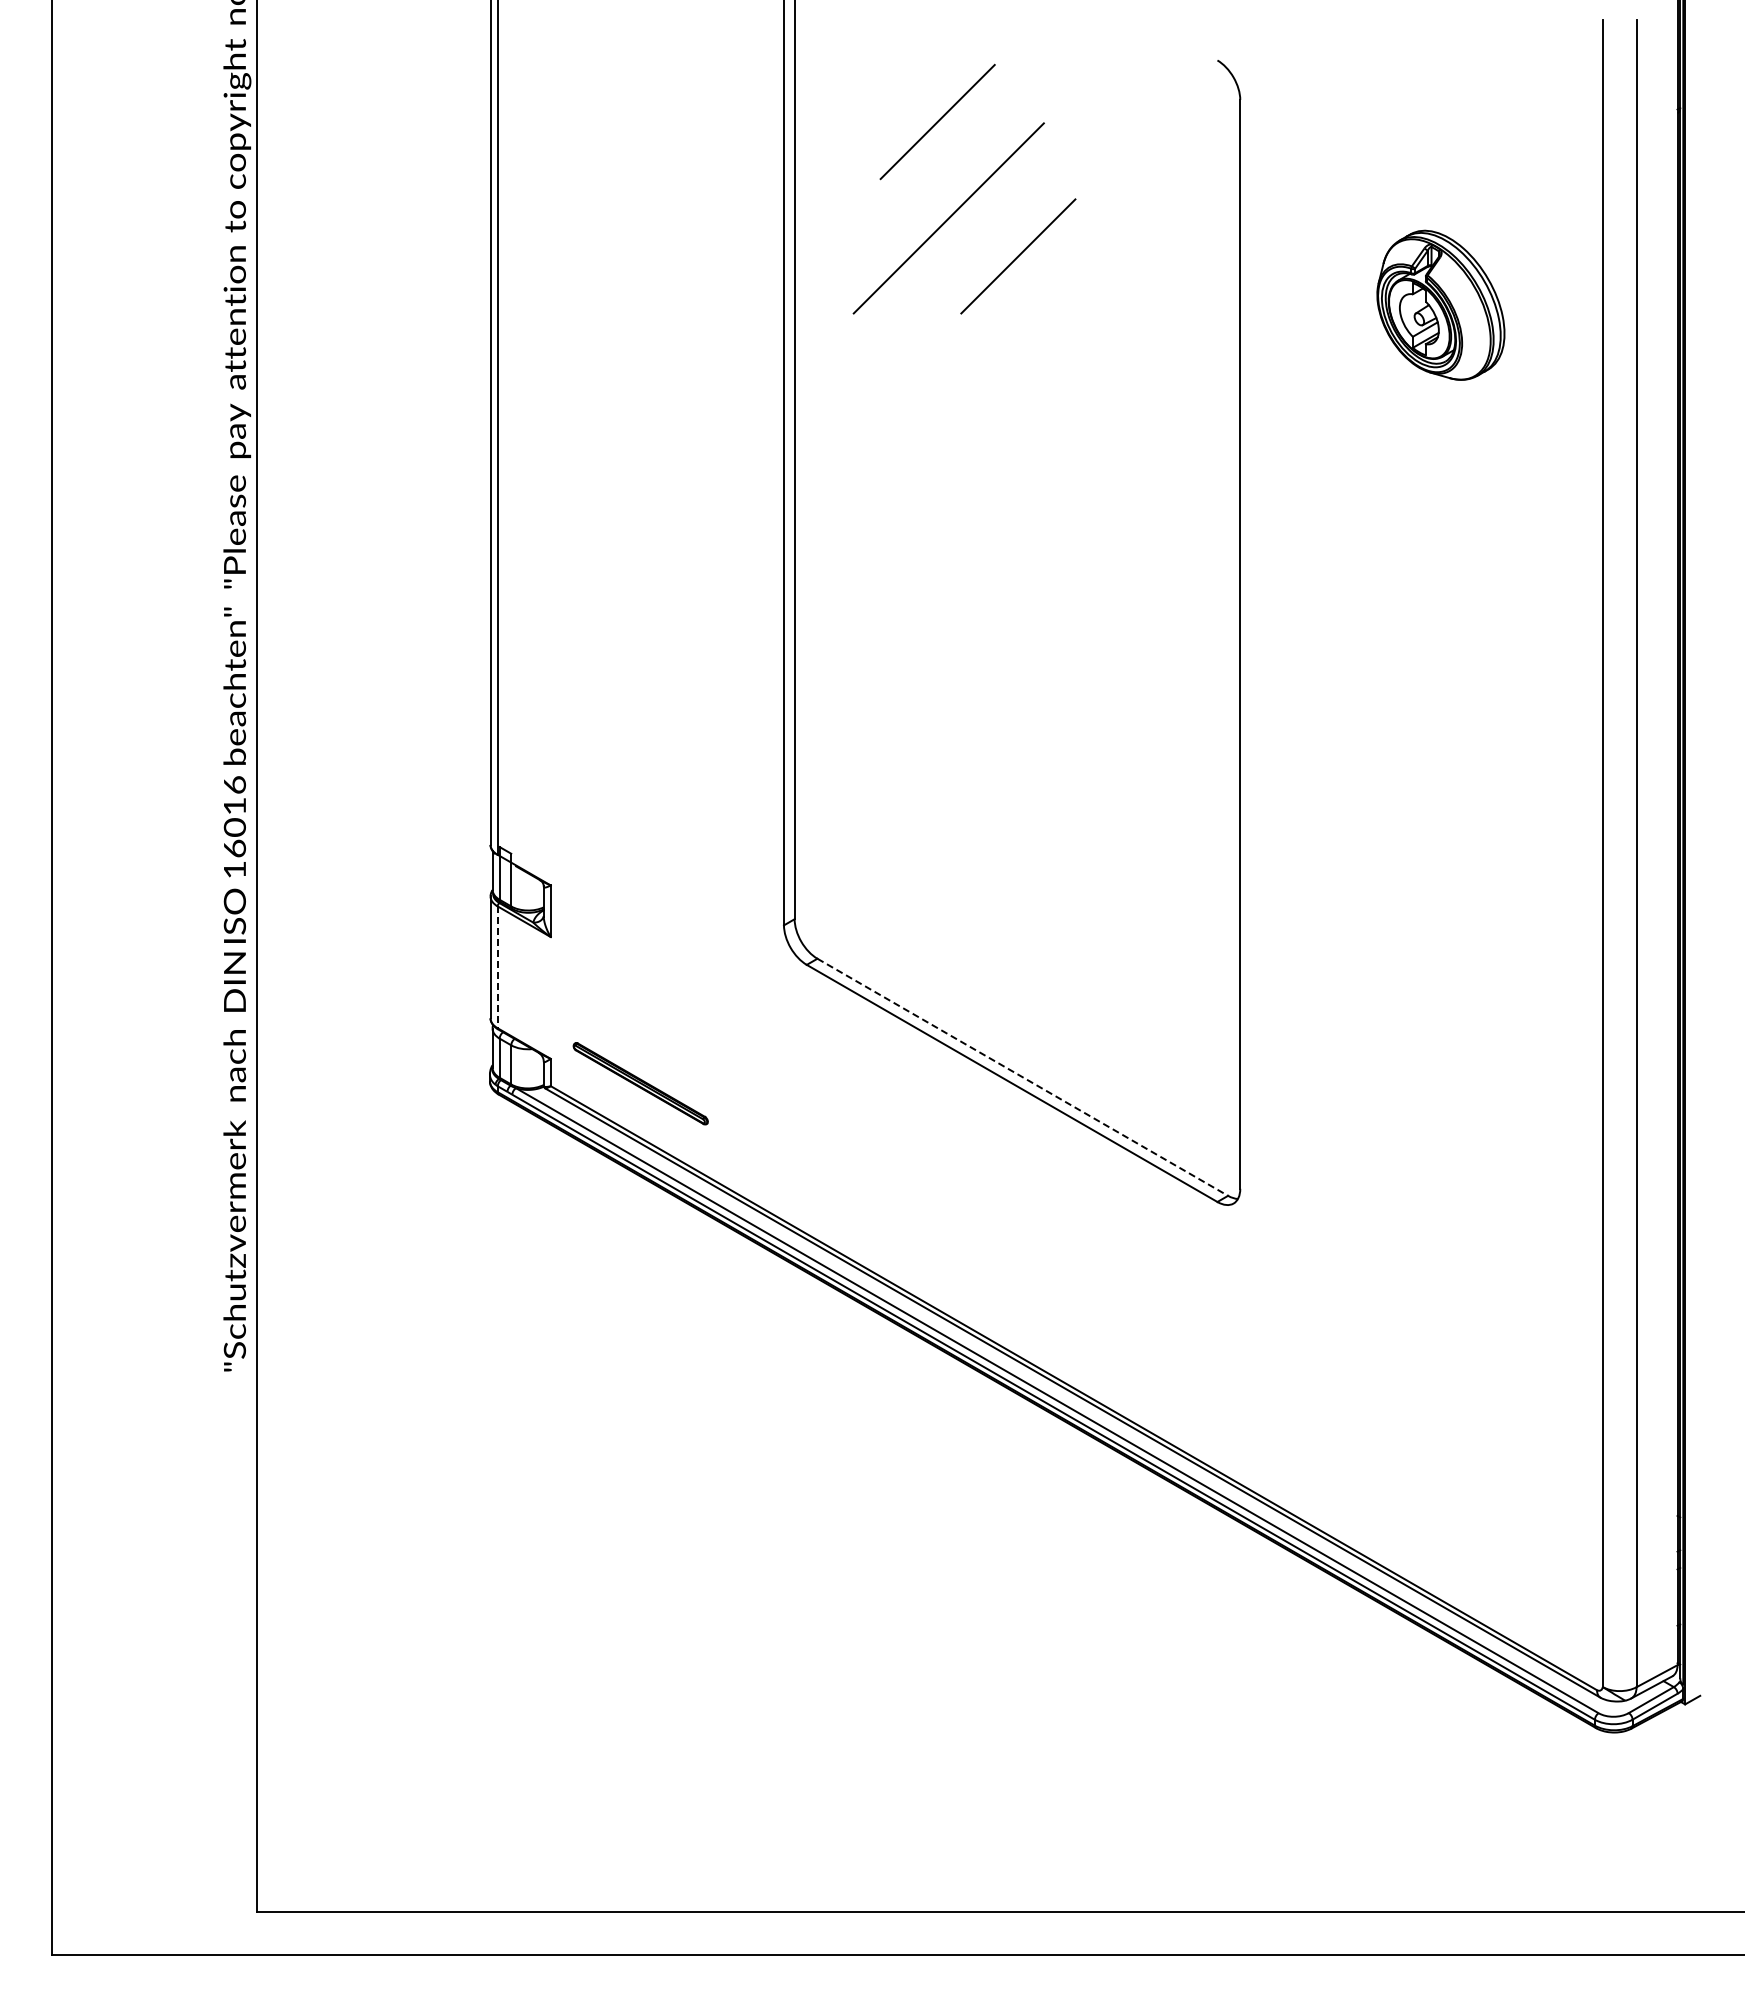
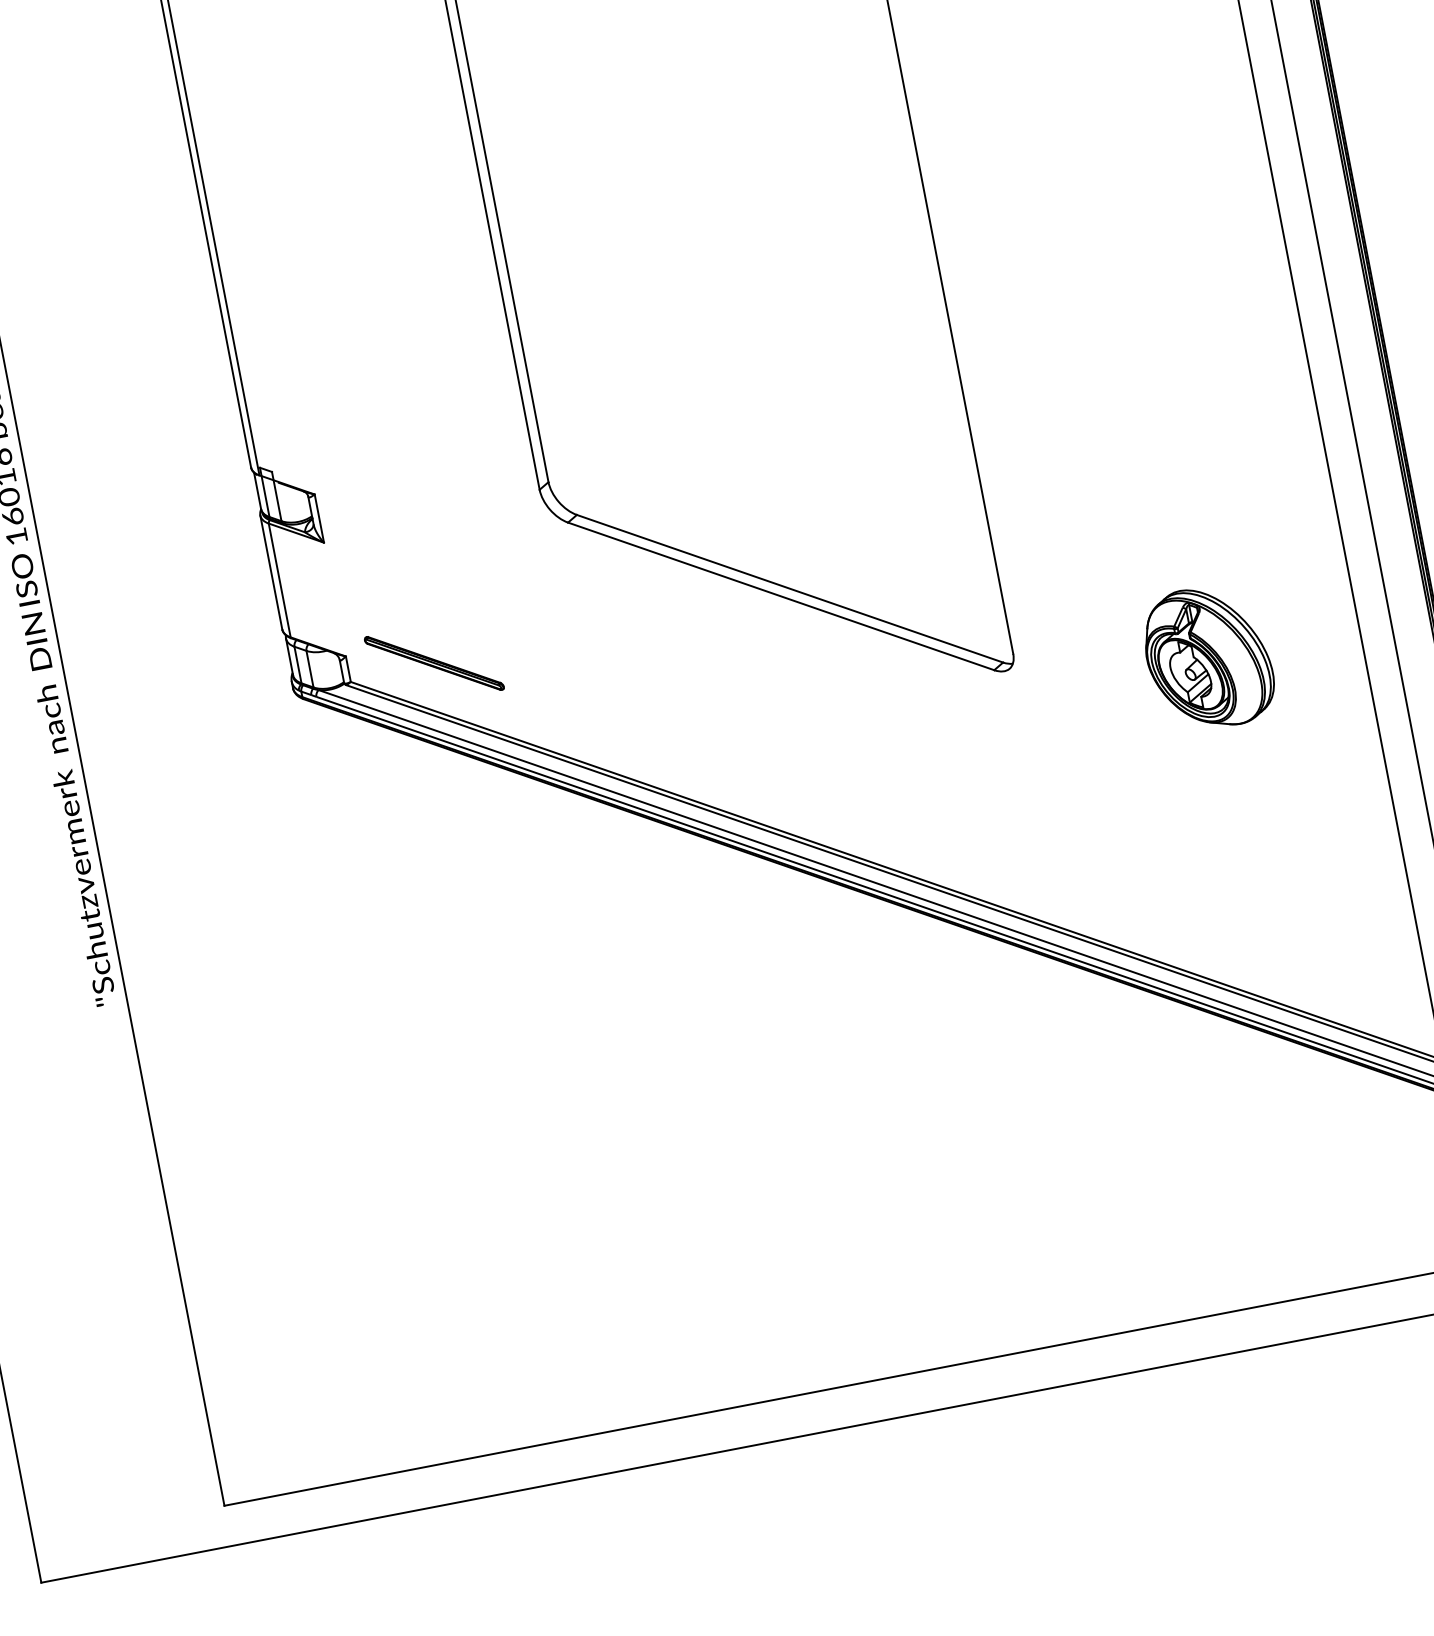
line: (497, 967) -> (279, 580), dashed -> solid
line: (1023, 1077) -> (790, 588), dashed -> solid
part: (1440, 1231) -> (1207, 657), added

